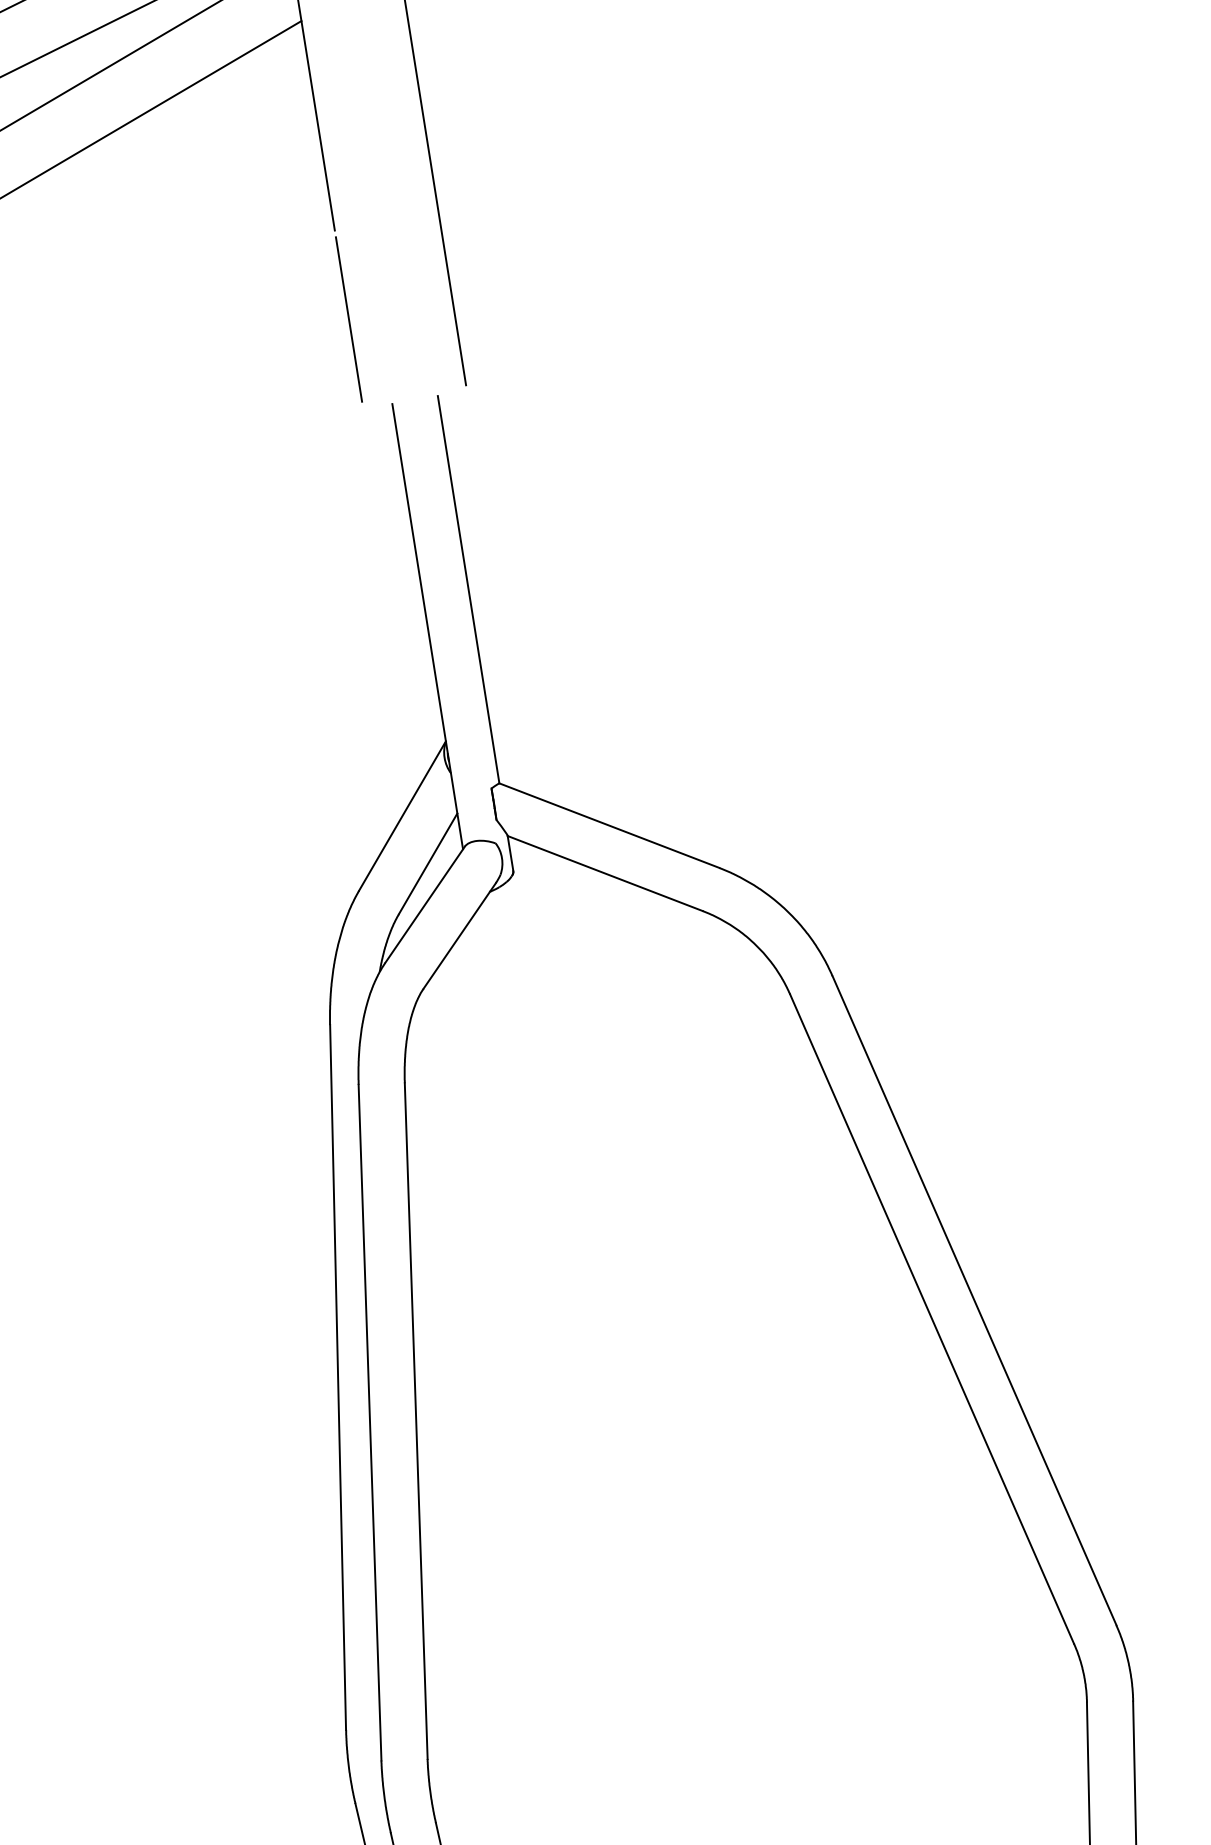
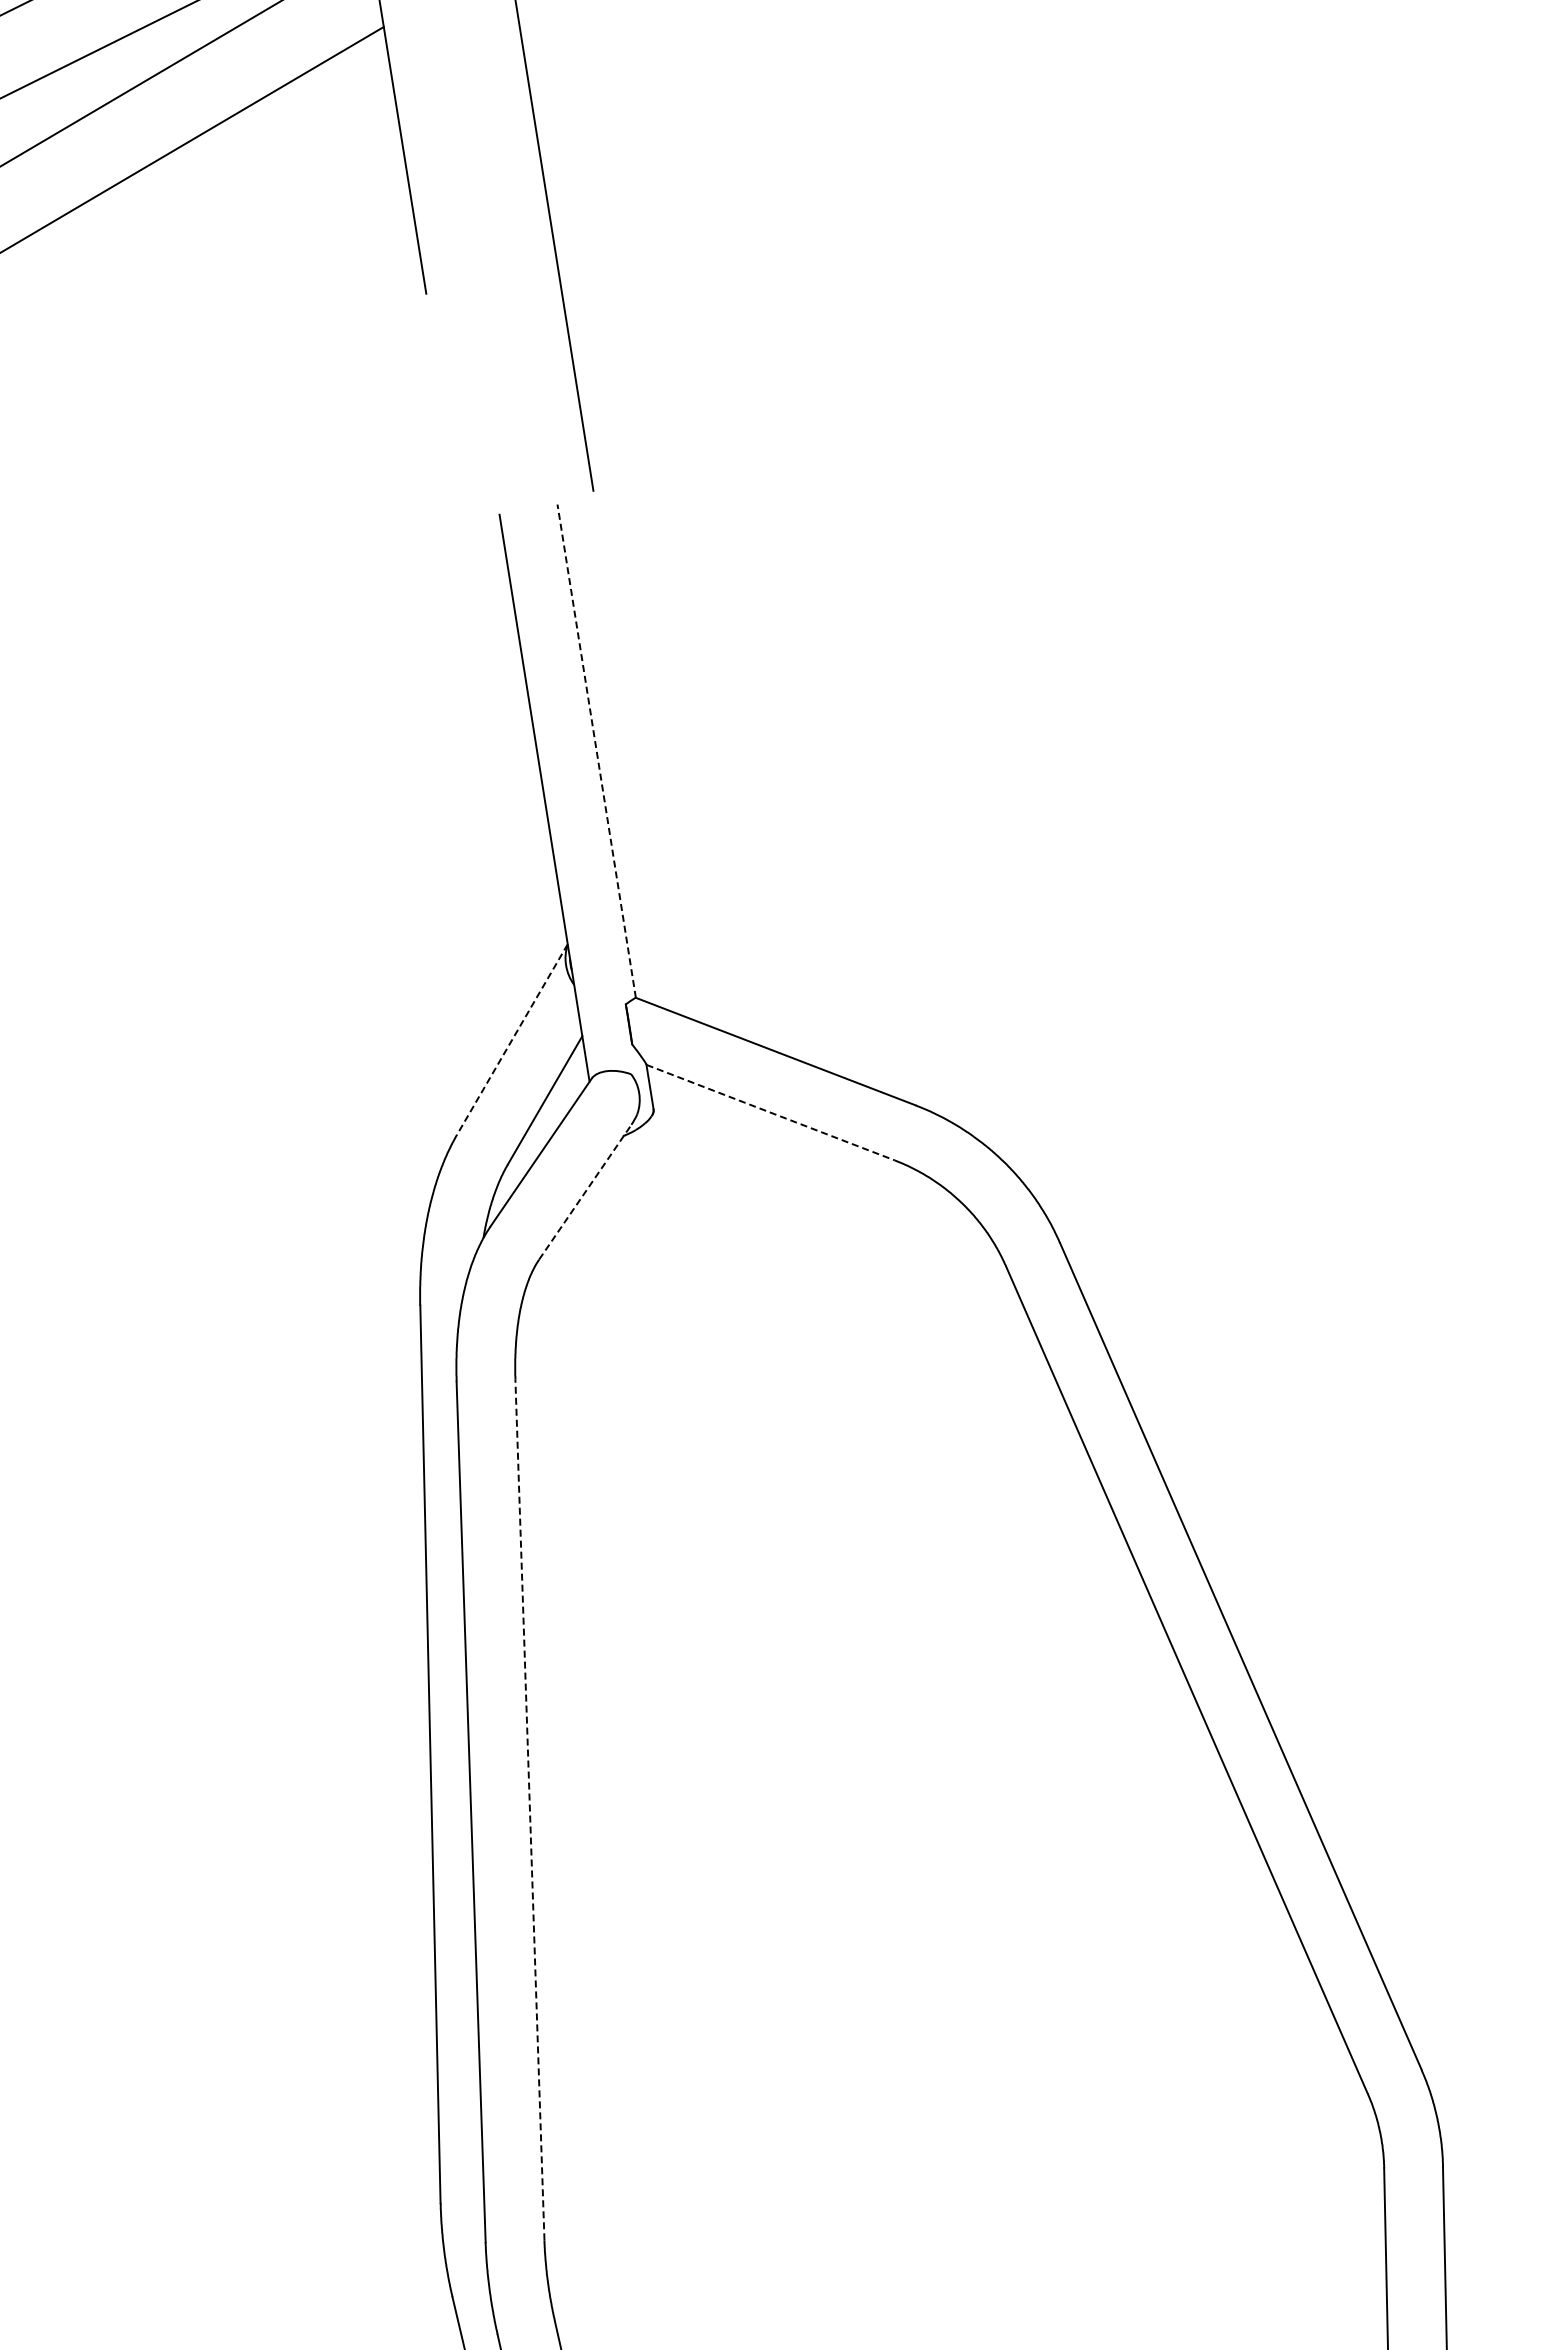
line: (349, 319) -> (444, 406), removed
line: (468, 589) -> (596, 751), solid -> dashed
line: (402, 816) -> (512, 1039), solid -> dashed
line: (605, 873) -> (770, 1112), solid -> dashed
line: (459, 936) -> (585, 1192), solid -> dashed
line: (415, 1420) -> (529, 1809), solid -> dashed

